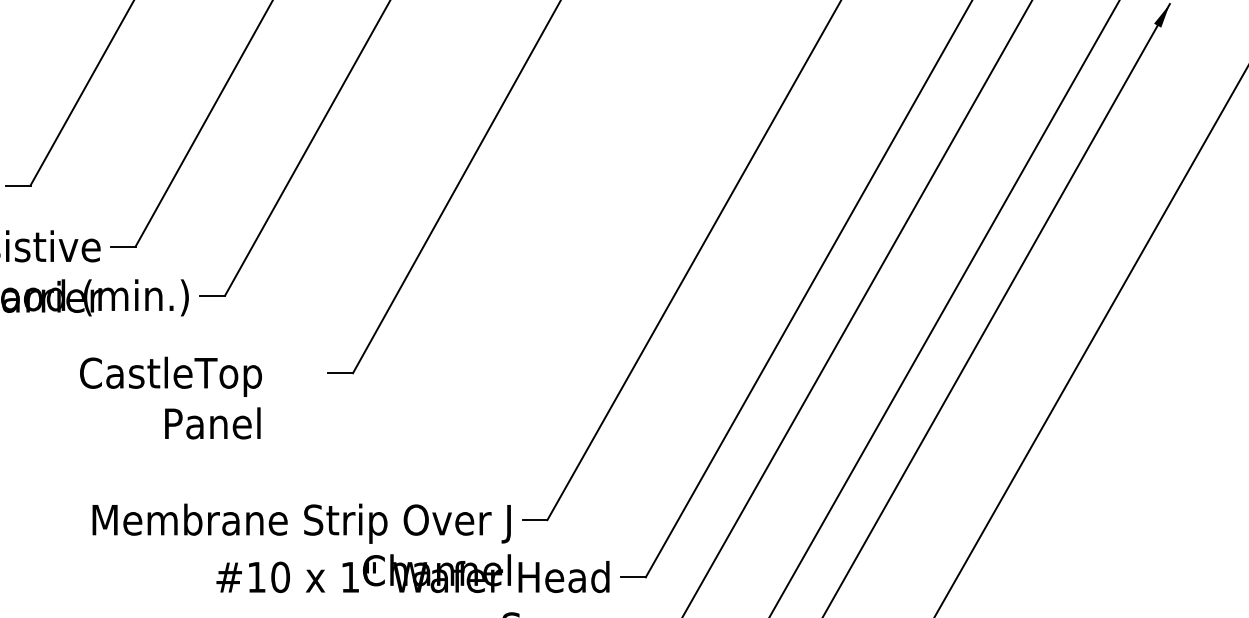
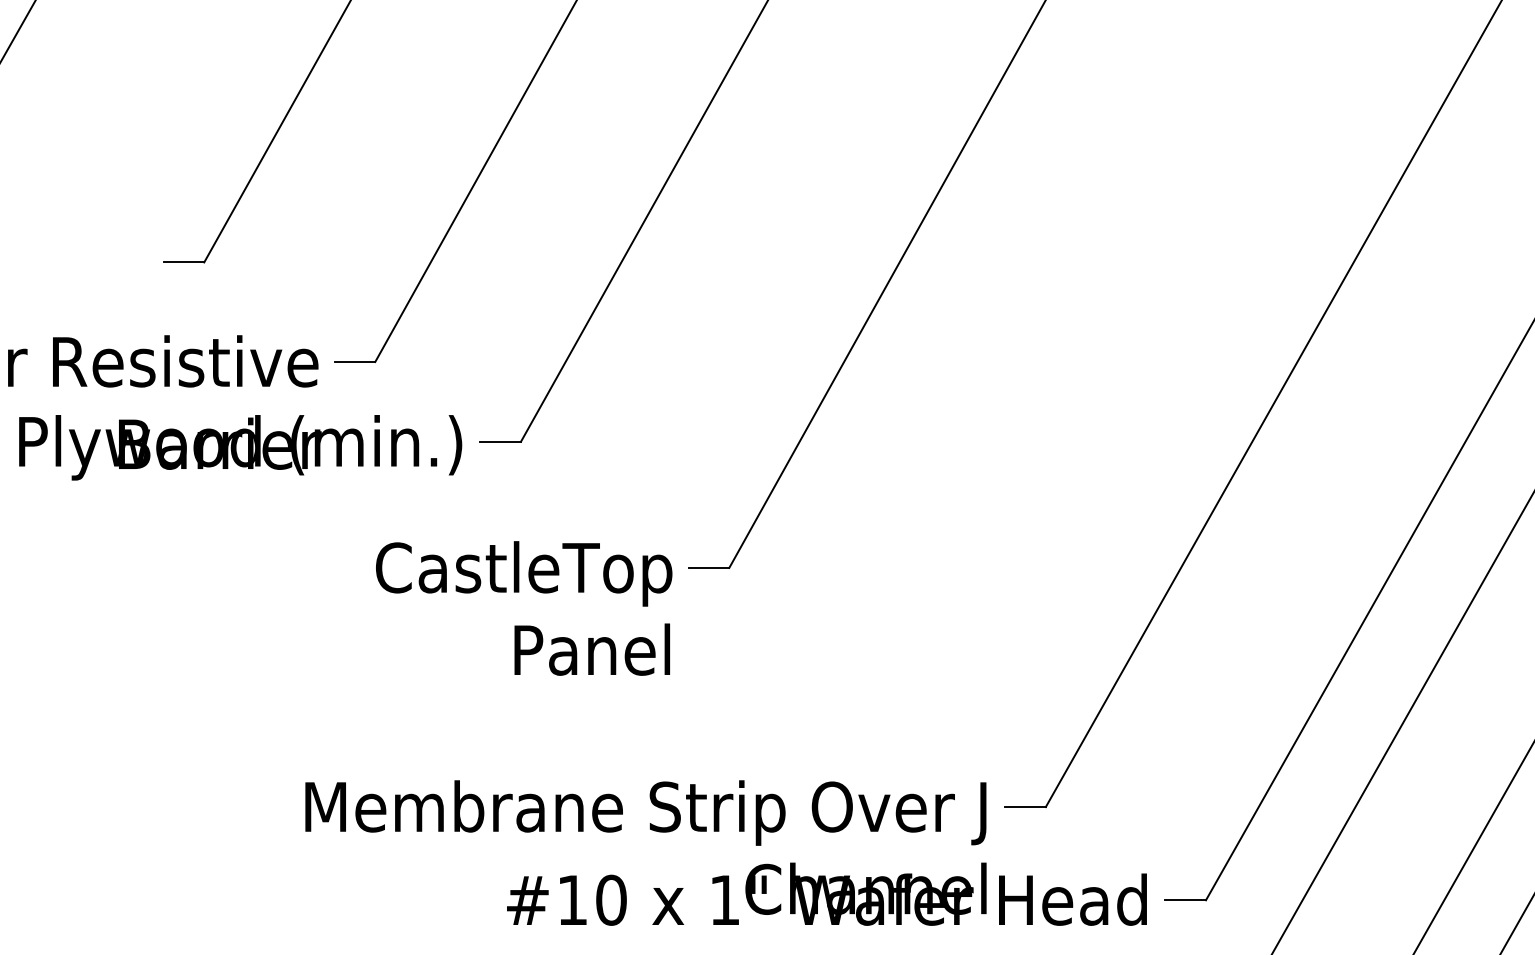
text: (170, 397) -> (523, 607), moved

